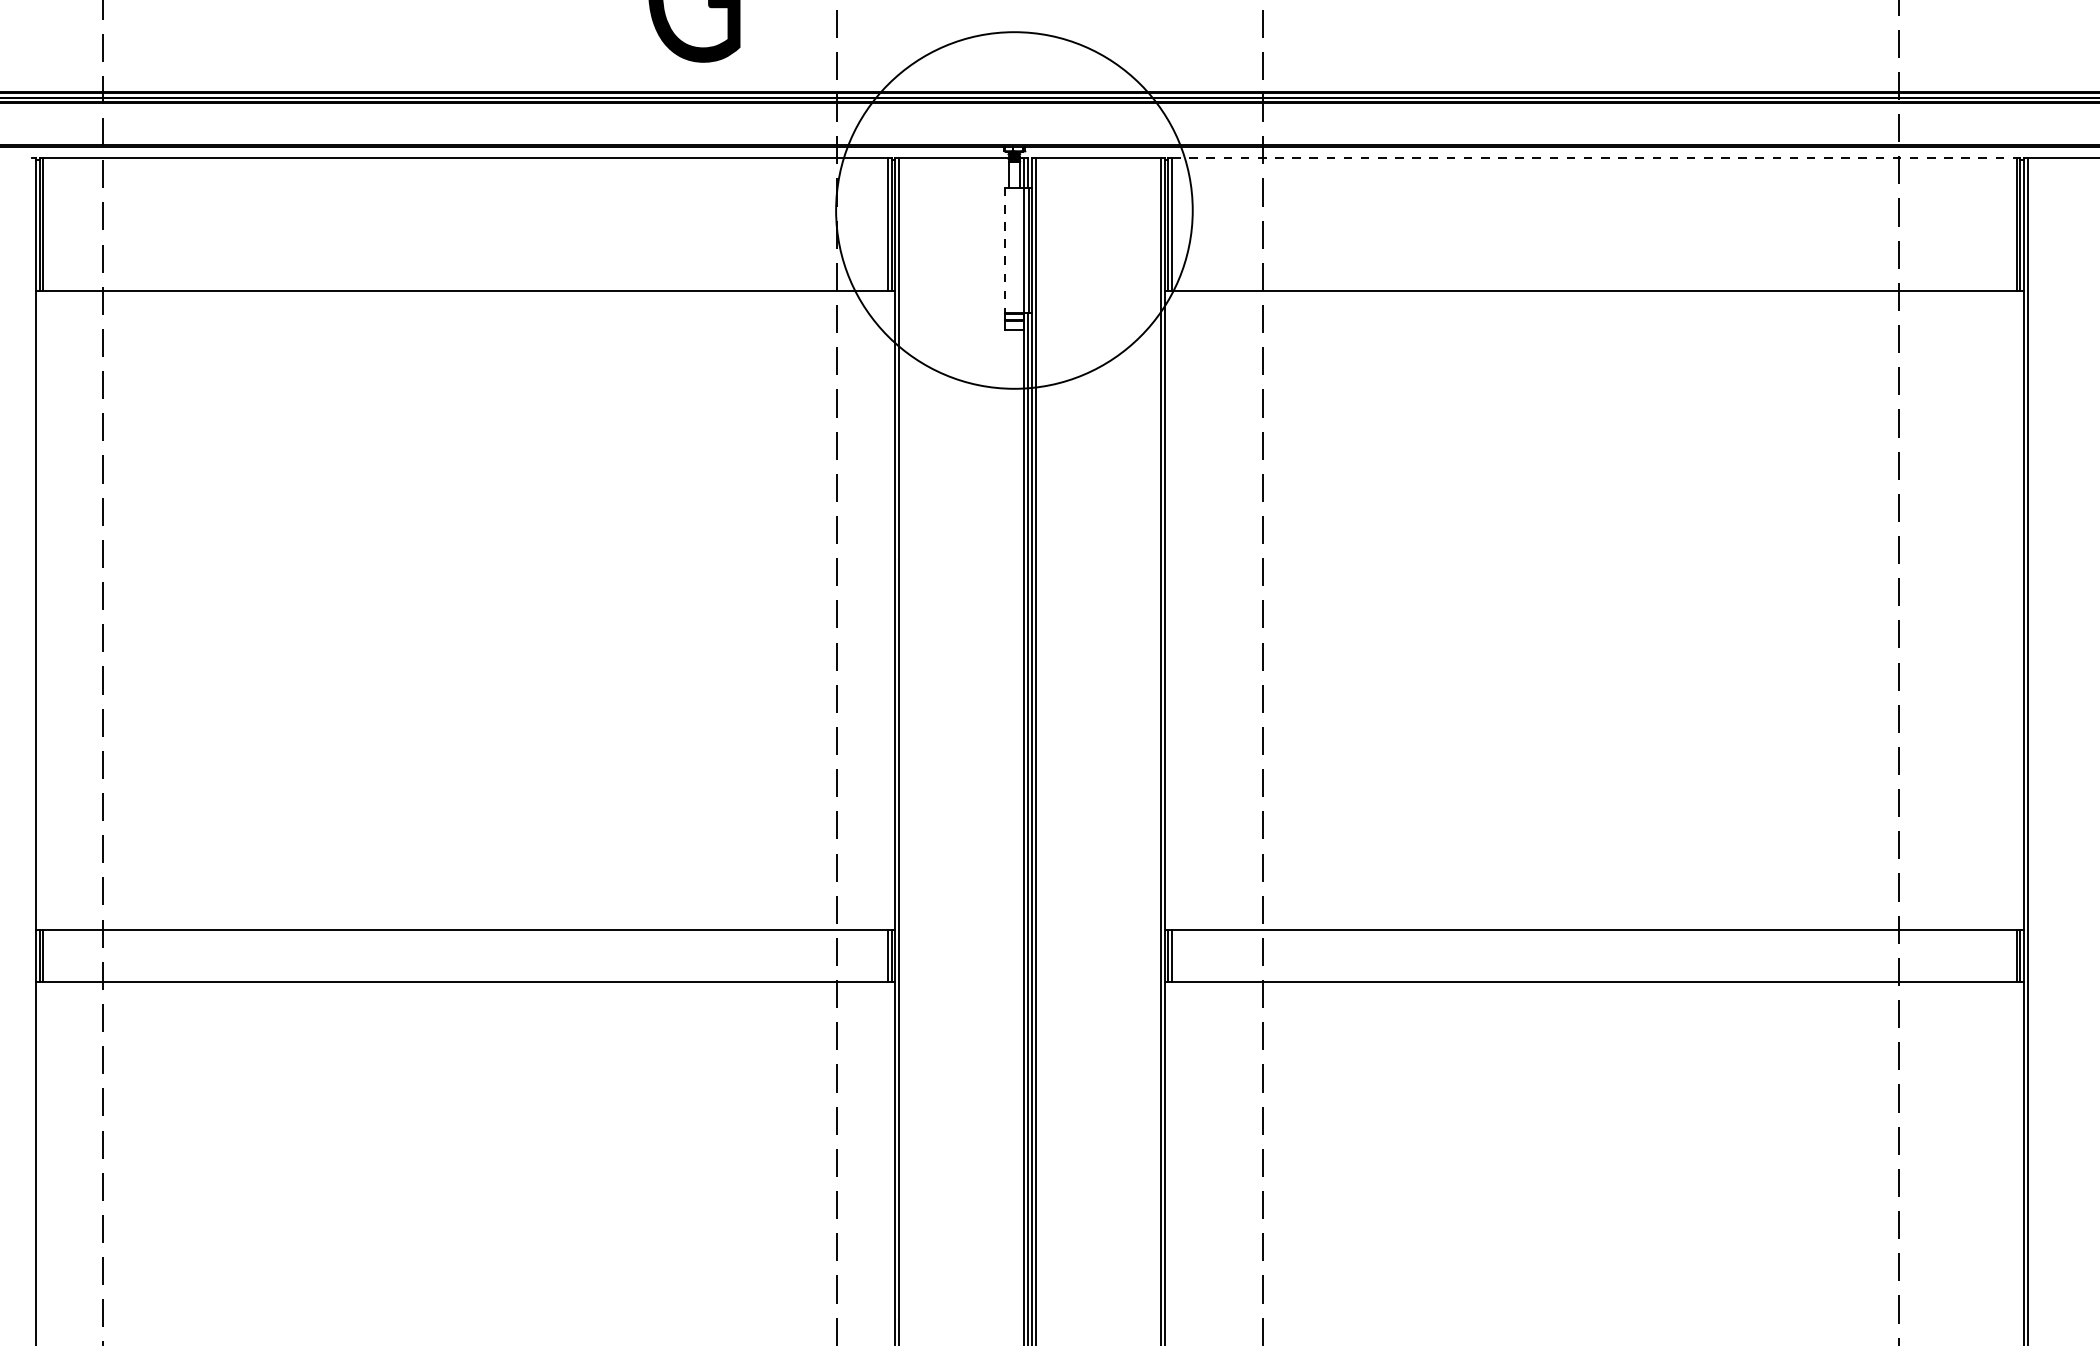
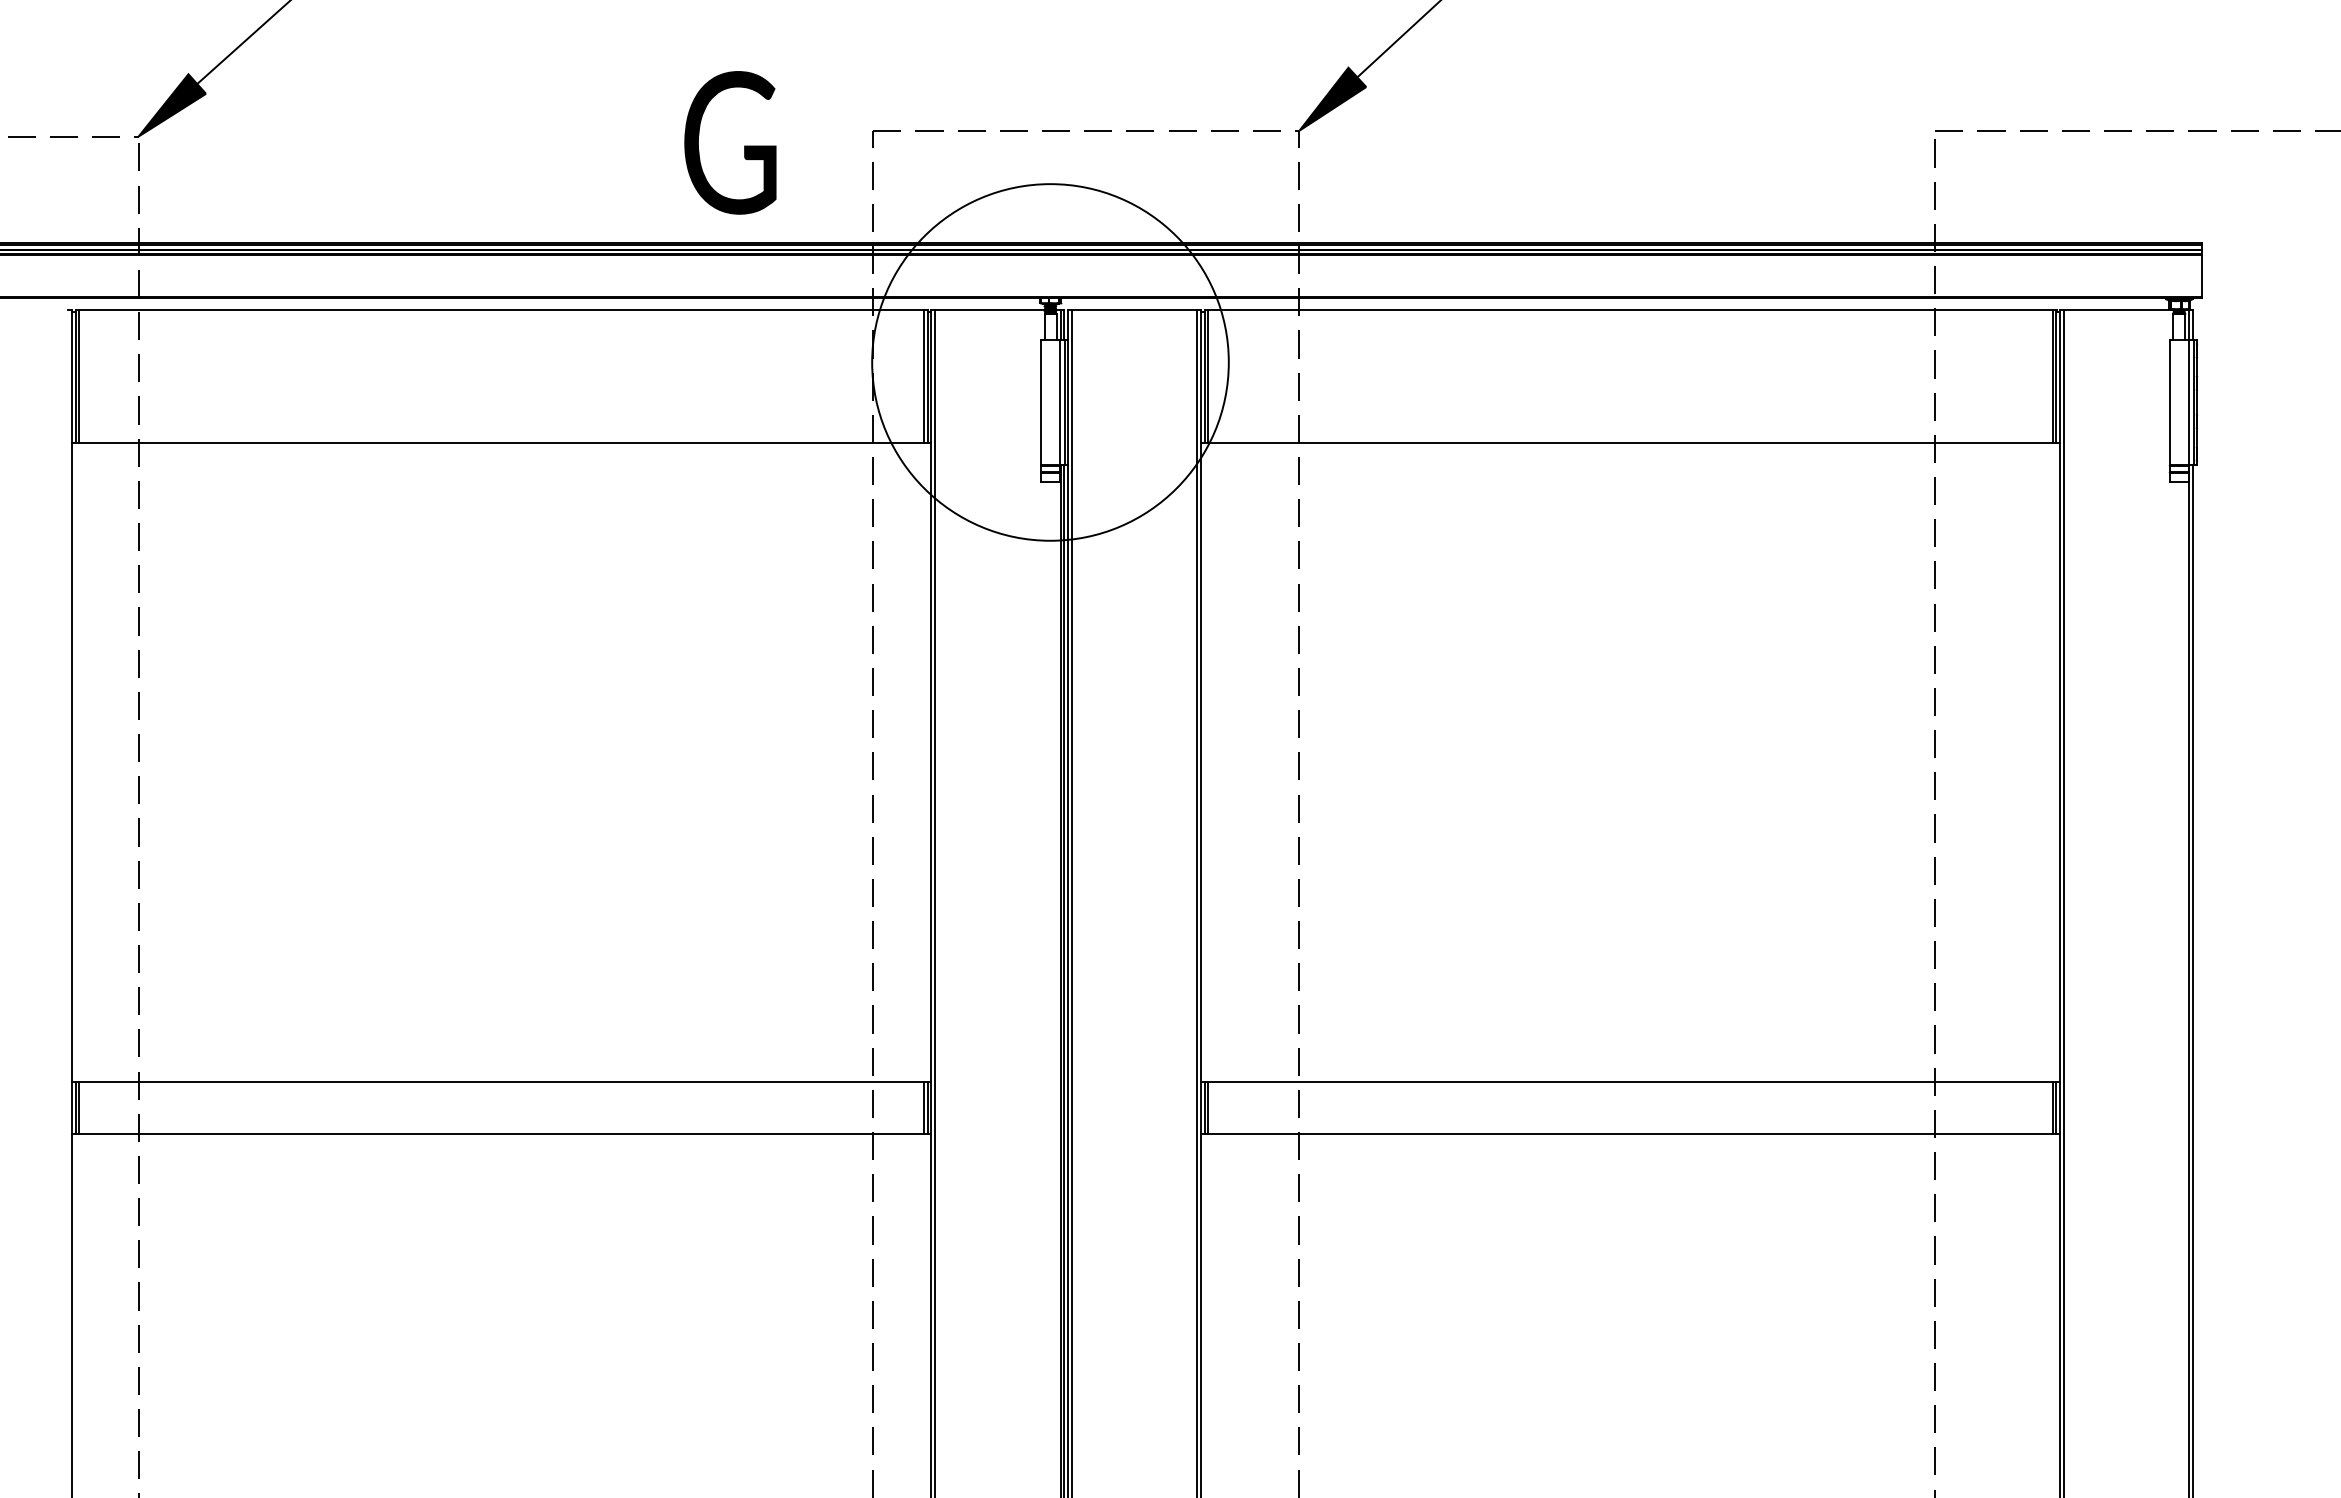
line: (1594, 158) -> (1630, 310), dashed -> solid
line: (1004, 250) -> (1040, 402), dashed -> solid

